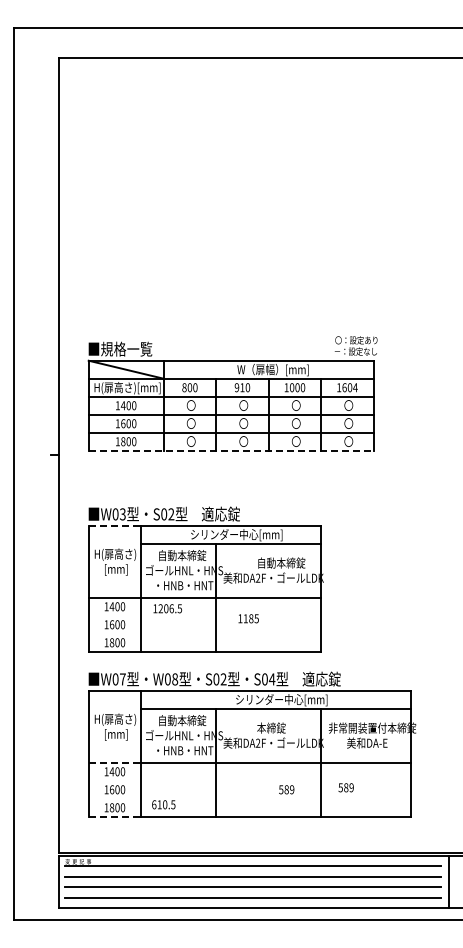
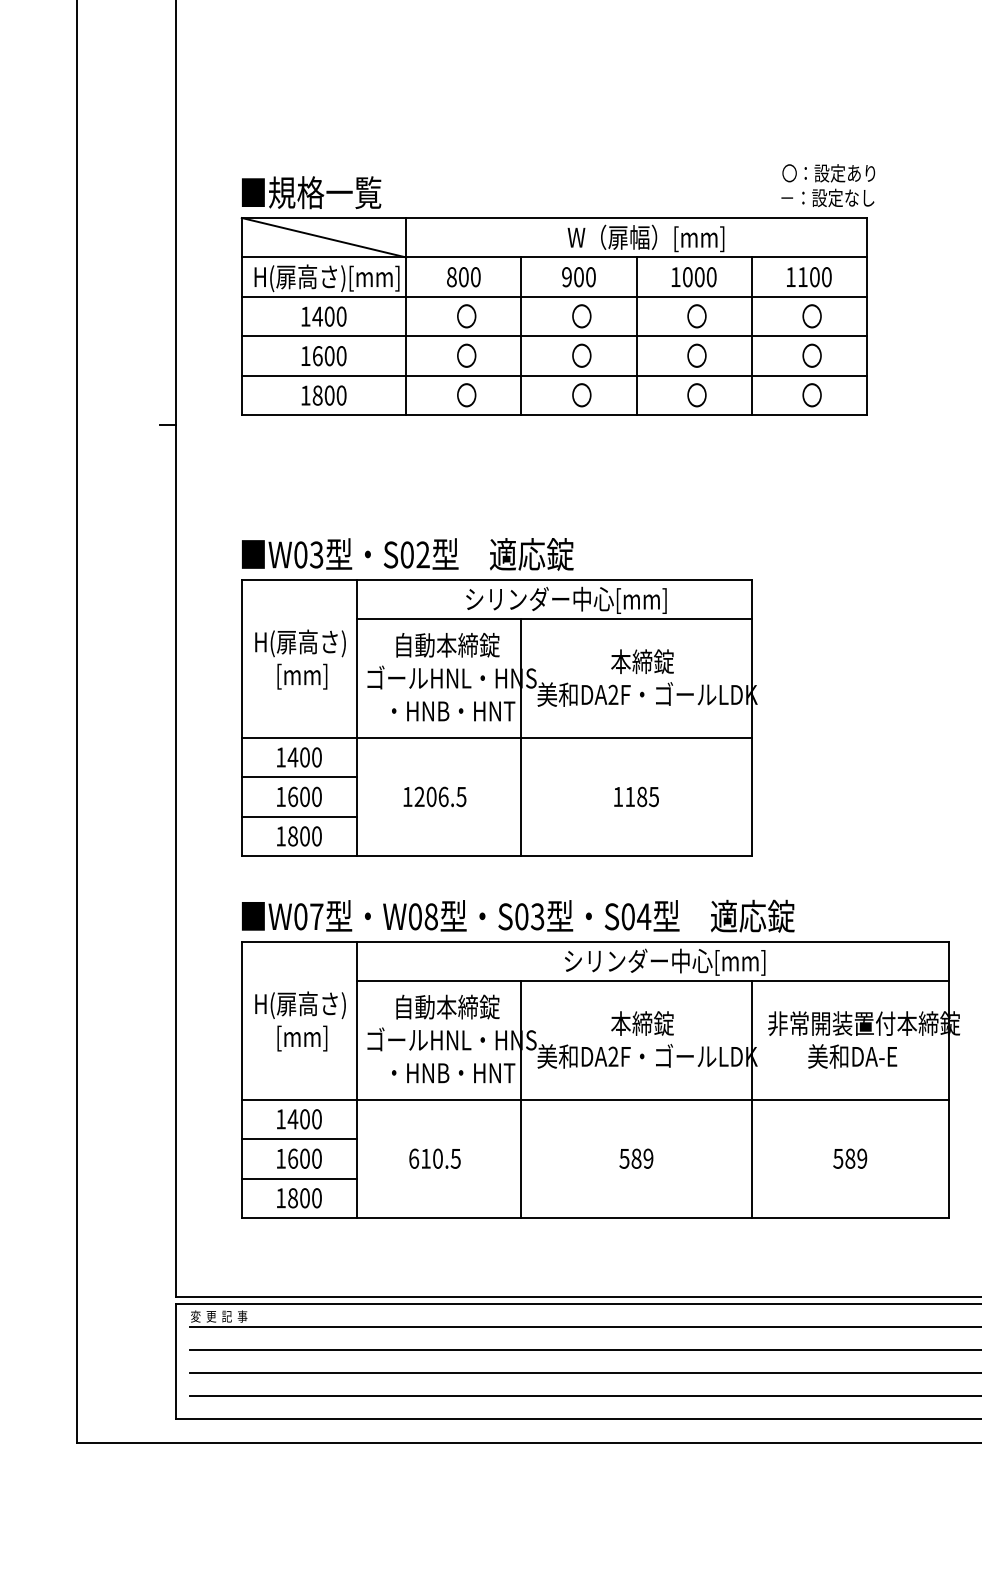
text: (242, 387) -> (579, 276), 910 -> 900
text: (349, 387) -> (813, 276), 1604 -> 1100
line: (231, 450) -> (554, 414), dashed -> solid
line: (115, 525) -> (300, 579), dashed -> solid
text: (281, 562) -> (664, 660), 自動本締錠 -> 本締錠
text: (167, 608) -> (434, 796), moved
line: (114, 615) -> (298, 776), added
text: (248, 618) -> (636, 796), moved
line: (114, 633) -> (298, 816), added
text: (223, 679) -> (537, 916), S02 -> S03
line: (115, 762) -> (300, 1098), dashed -> solid
line: (114, 780) -> (298, 1138), added
text: (345, 787) -> (848, 1158), moved
text: (286, 789) -> (636, 1158), moved
line: (114, 798) -> (298, 1177), added
text: (163, 804) -> (434, 1158), moved
line: (115, 816) -> (300, 1217), dashed -> solid

